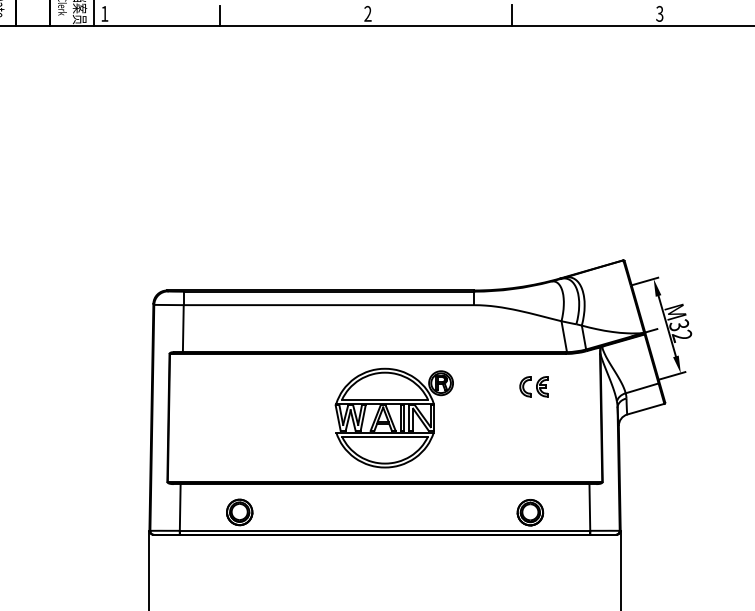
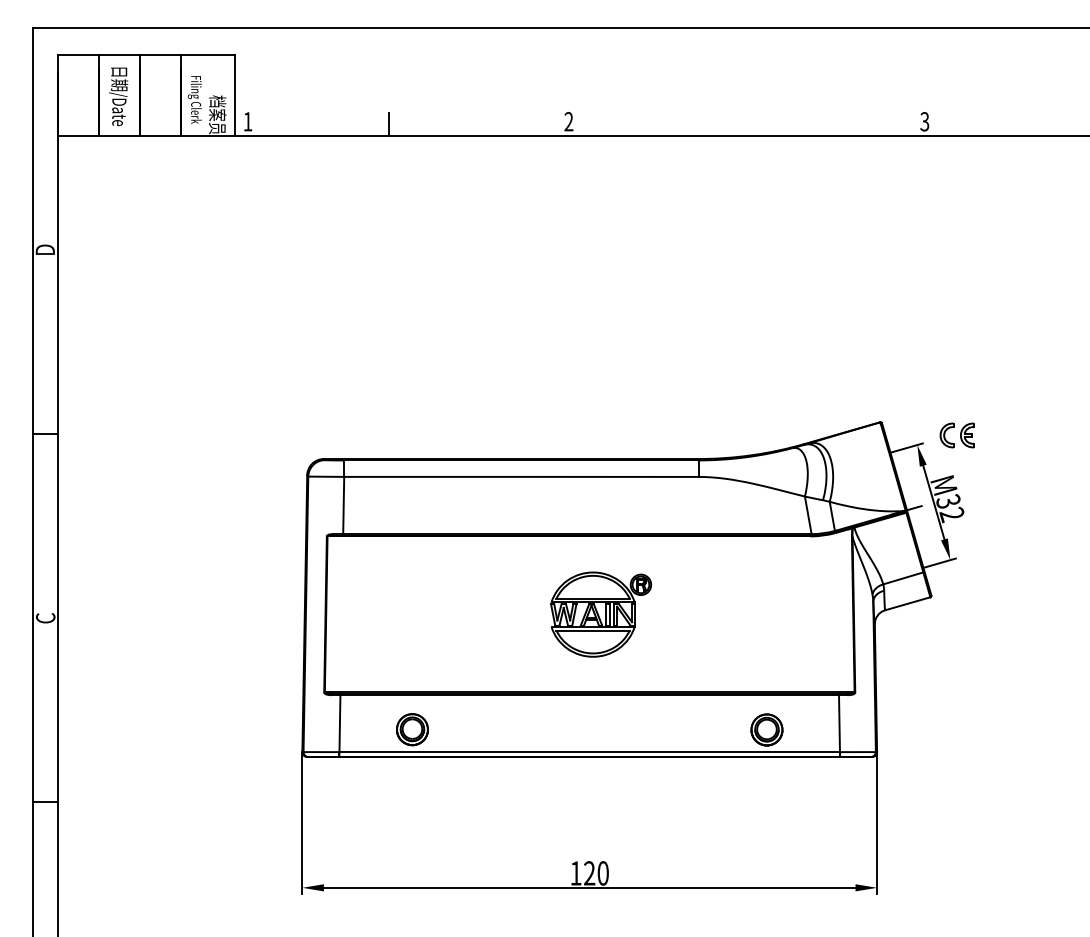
line: (511, 15) -> (744, 123), removed
part: (533, 386) -> (956, 435), moved
part: (393, 417) -> (600, 614), size x0.7

